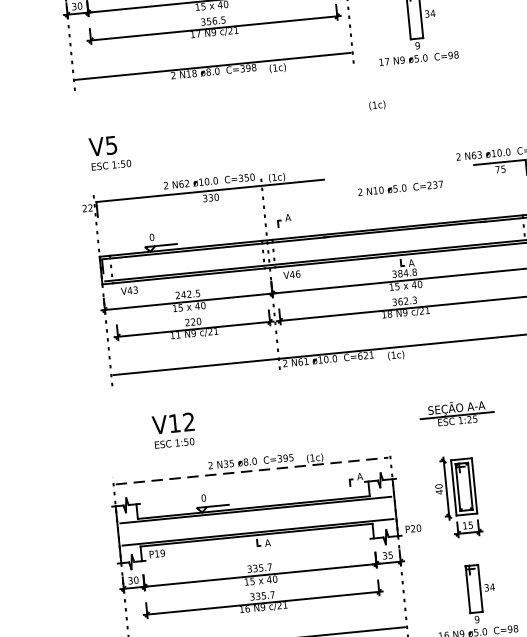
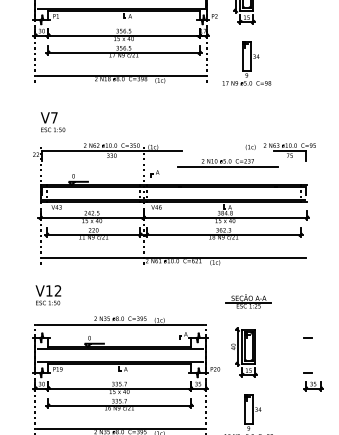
text: (376, 104) -> (250, 146), moved
text: (111, 144) -> (54, 117), V5 -> V7
line: (400, 198) -> (227, 167), added
text: (174, 430) -> (48, 295), moved
line: (251, 470) -> (120, 324), dashed -> solid

